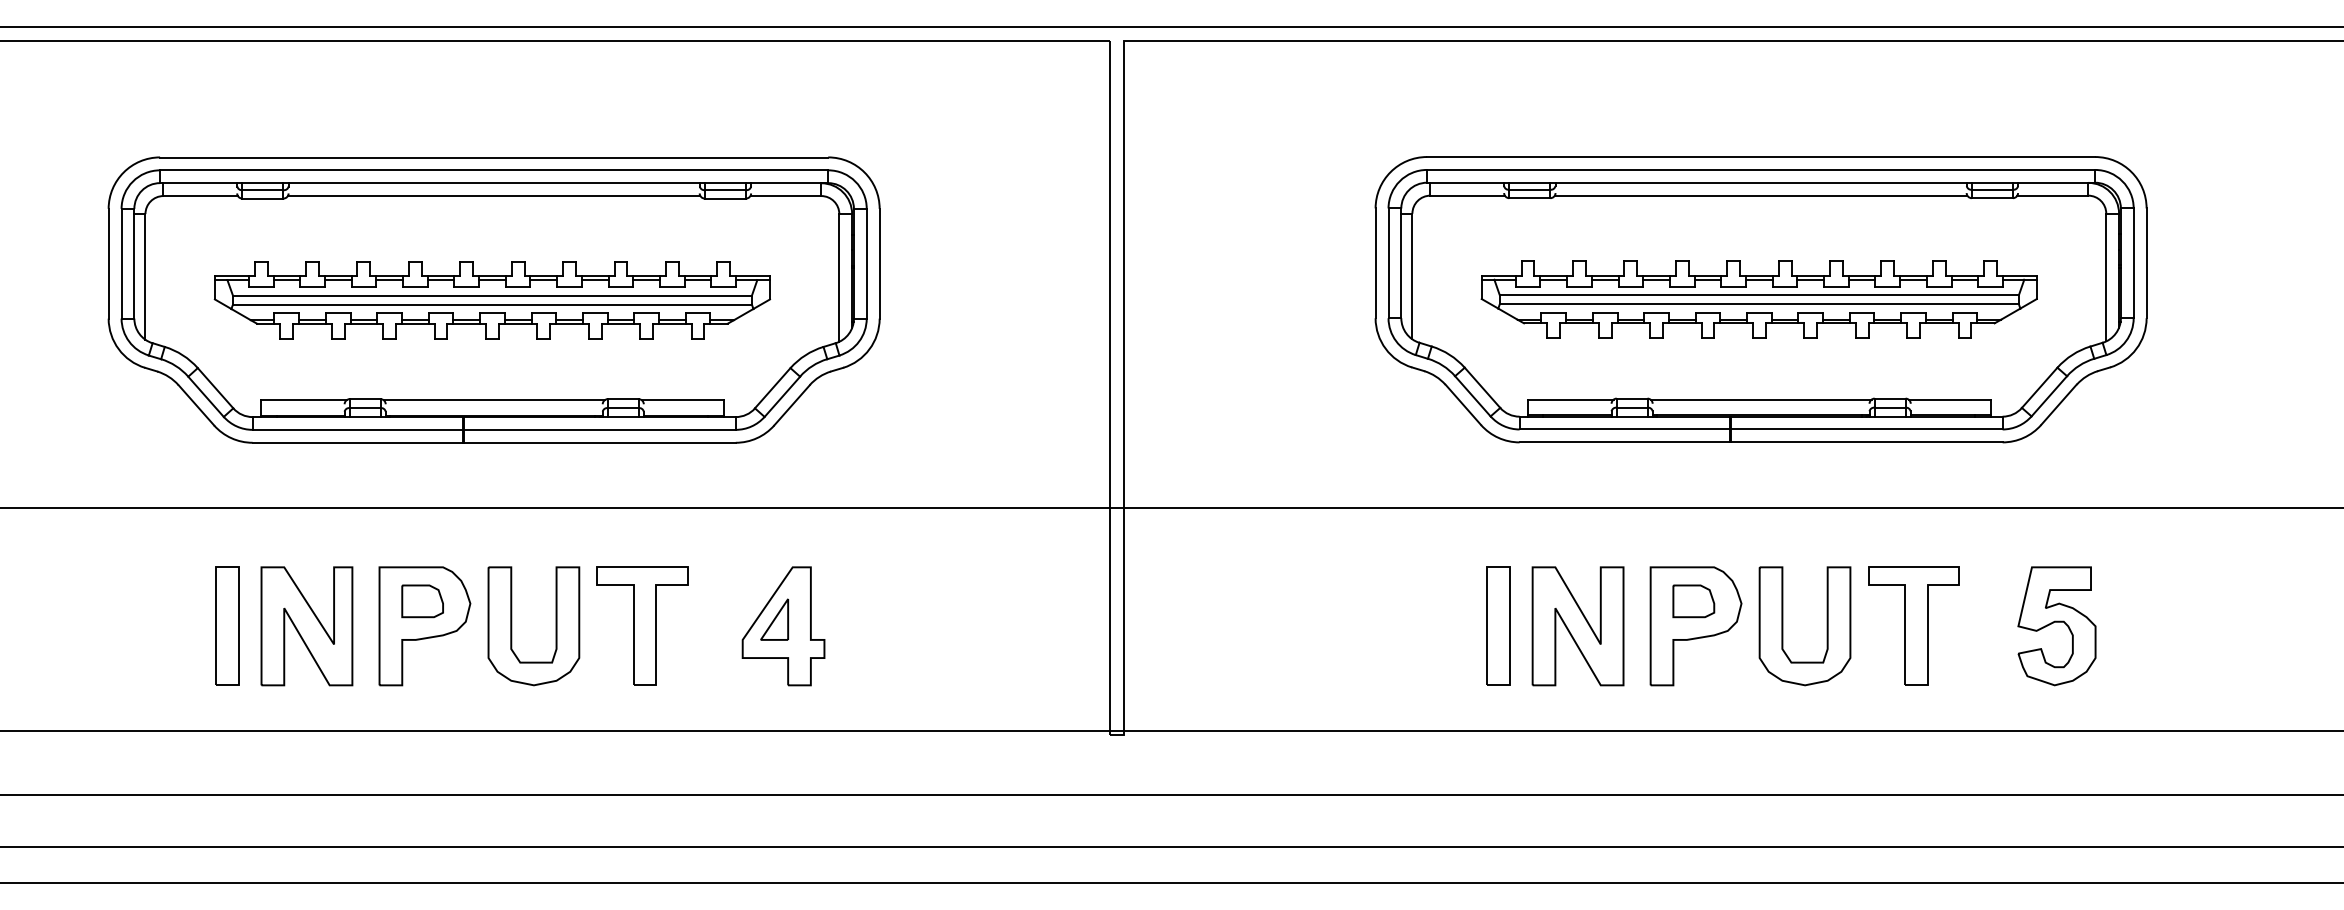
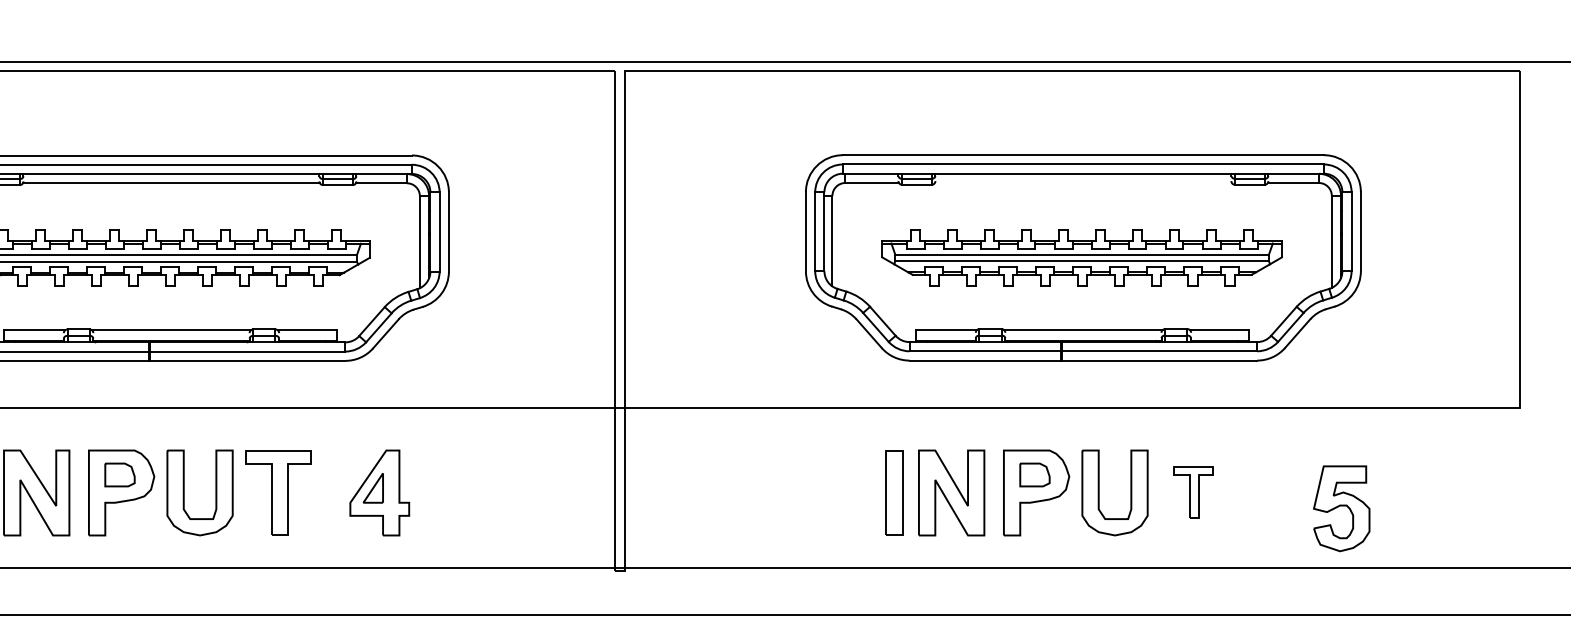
line: (1760, 195) -> (1082, 182), removed
part: (1913, 625) -> (1193, 492), size x0.6
part: (2056, 626) -> (1341, 508), moved

